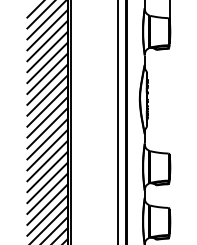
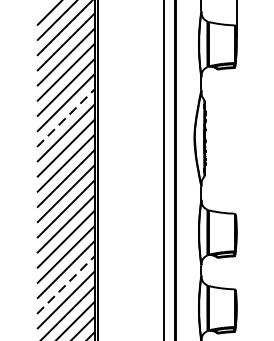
line: (47, 84) -> (66, 117), solid -> dashed
line: (47, 204) -> (66, 284), solid -> dashed

